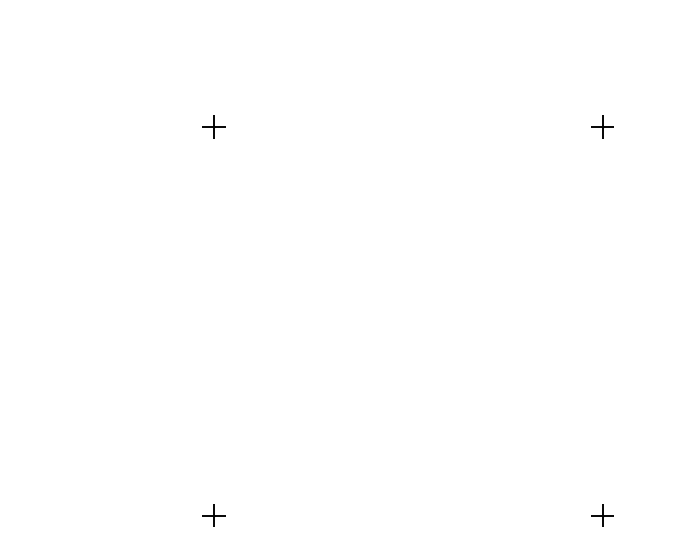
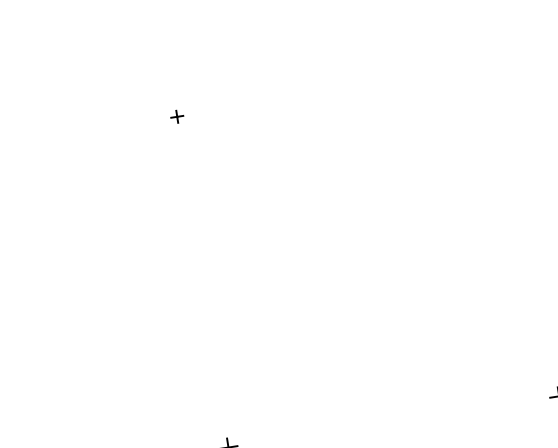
part: (213, 126) -> (176, 116), size x0.7
part: (602, 126) -> (507, 65), removed

